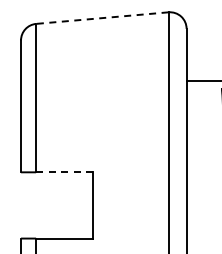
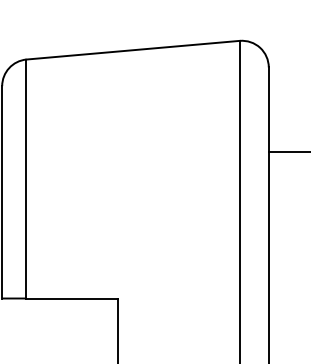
line: (101, 18) -> (131, 50), dashed -> solid
line: (64, 172) -> (72, 298), dashed -> solid

